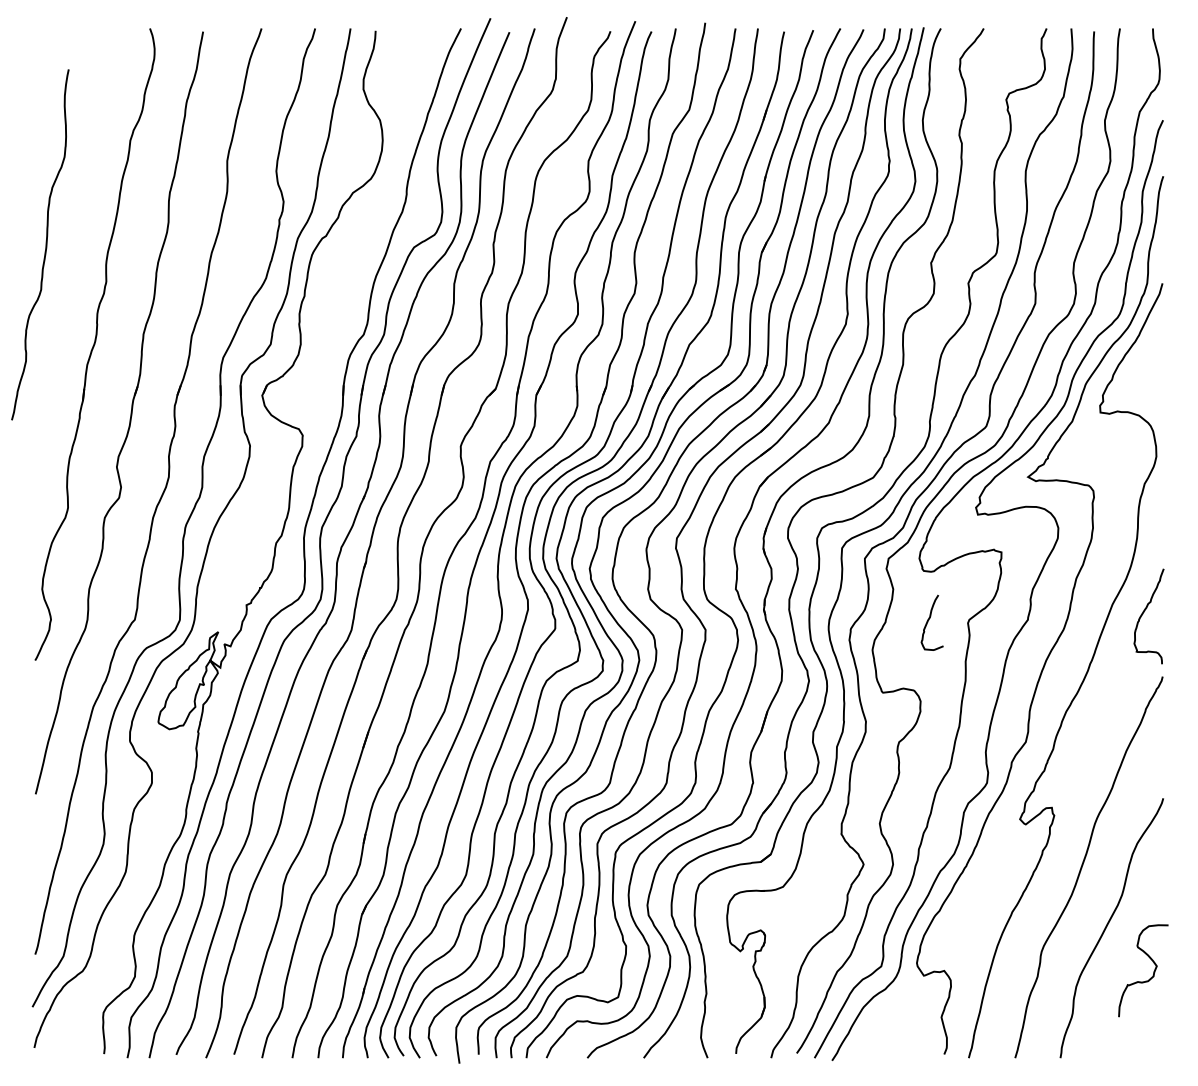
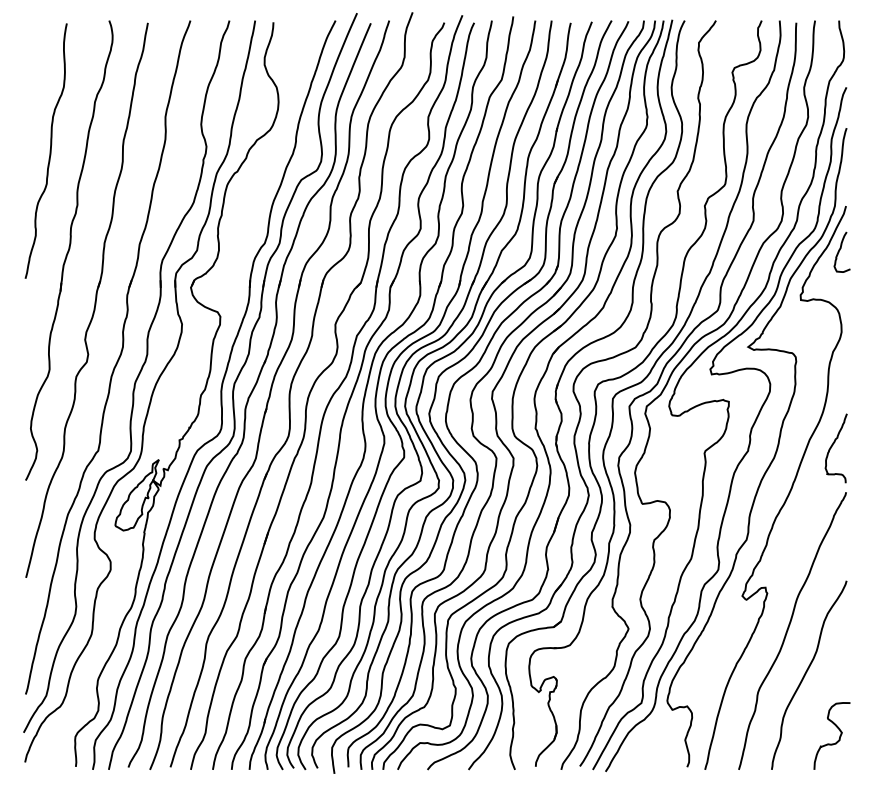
curve: (45, 244) -> (49, 150), moved
curve: (929, 620) -> (840, 250), moved
curve: (1150, 977) -> (837, 741), moved

